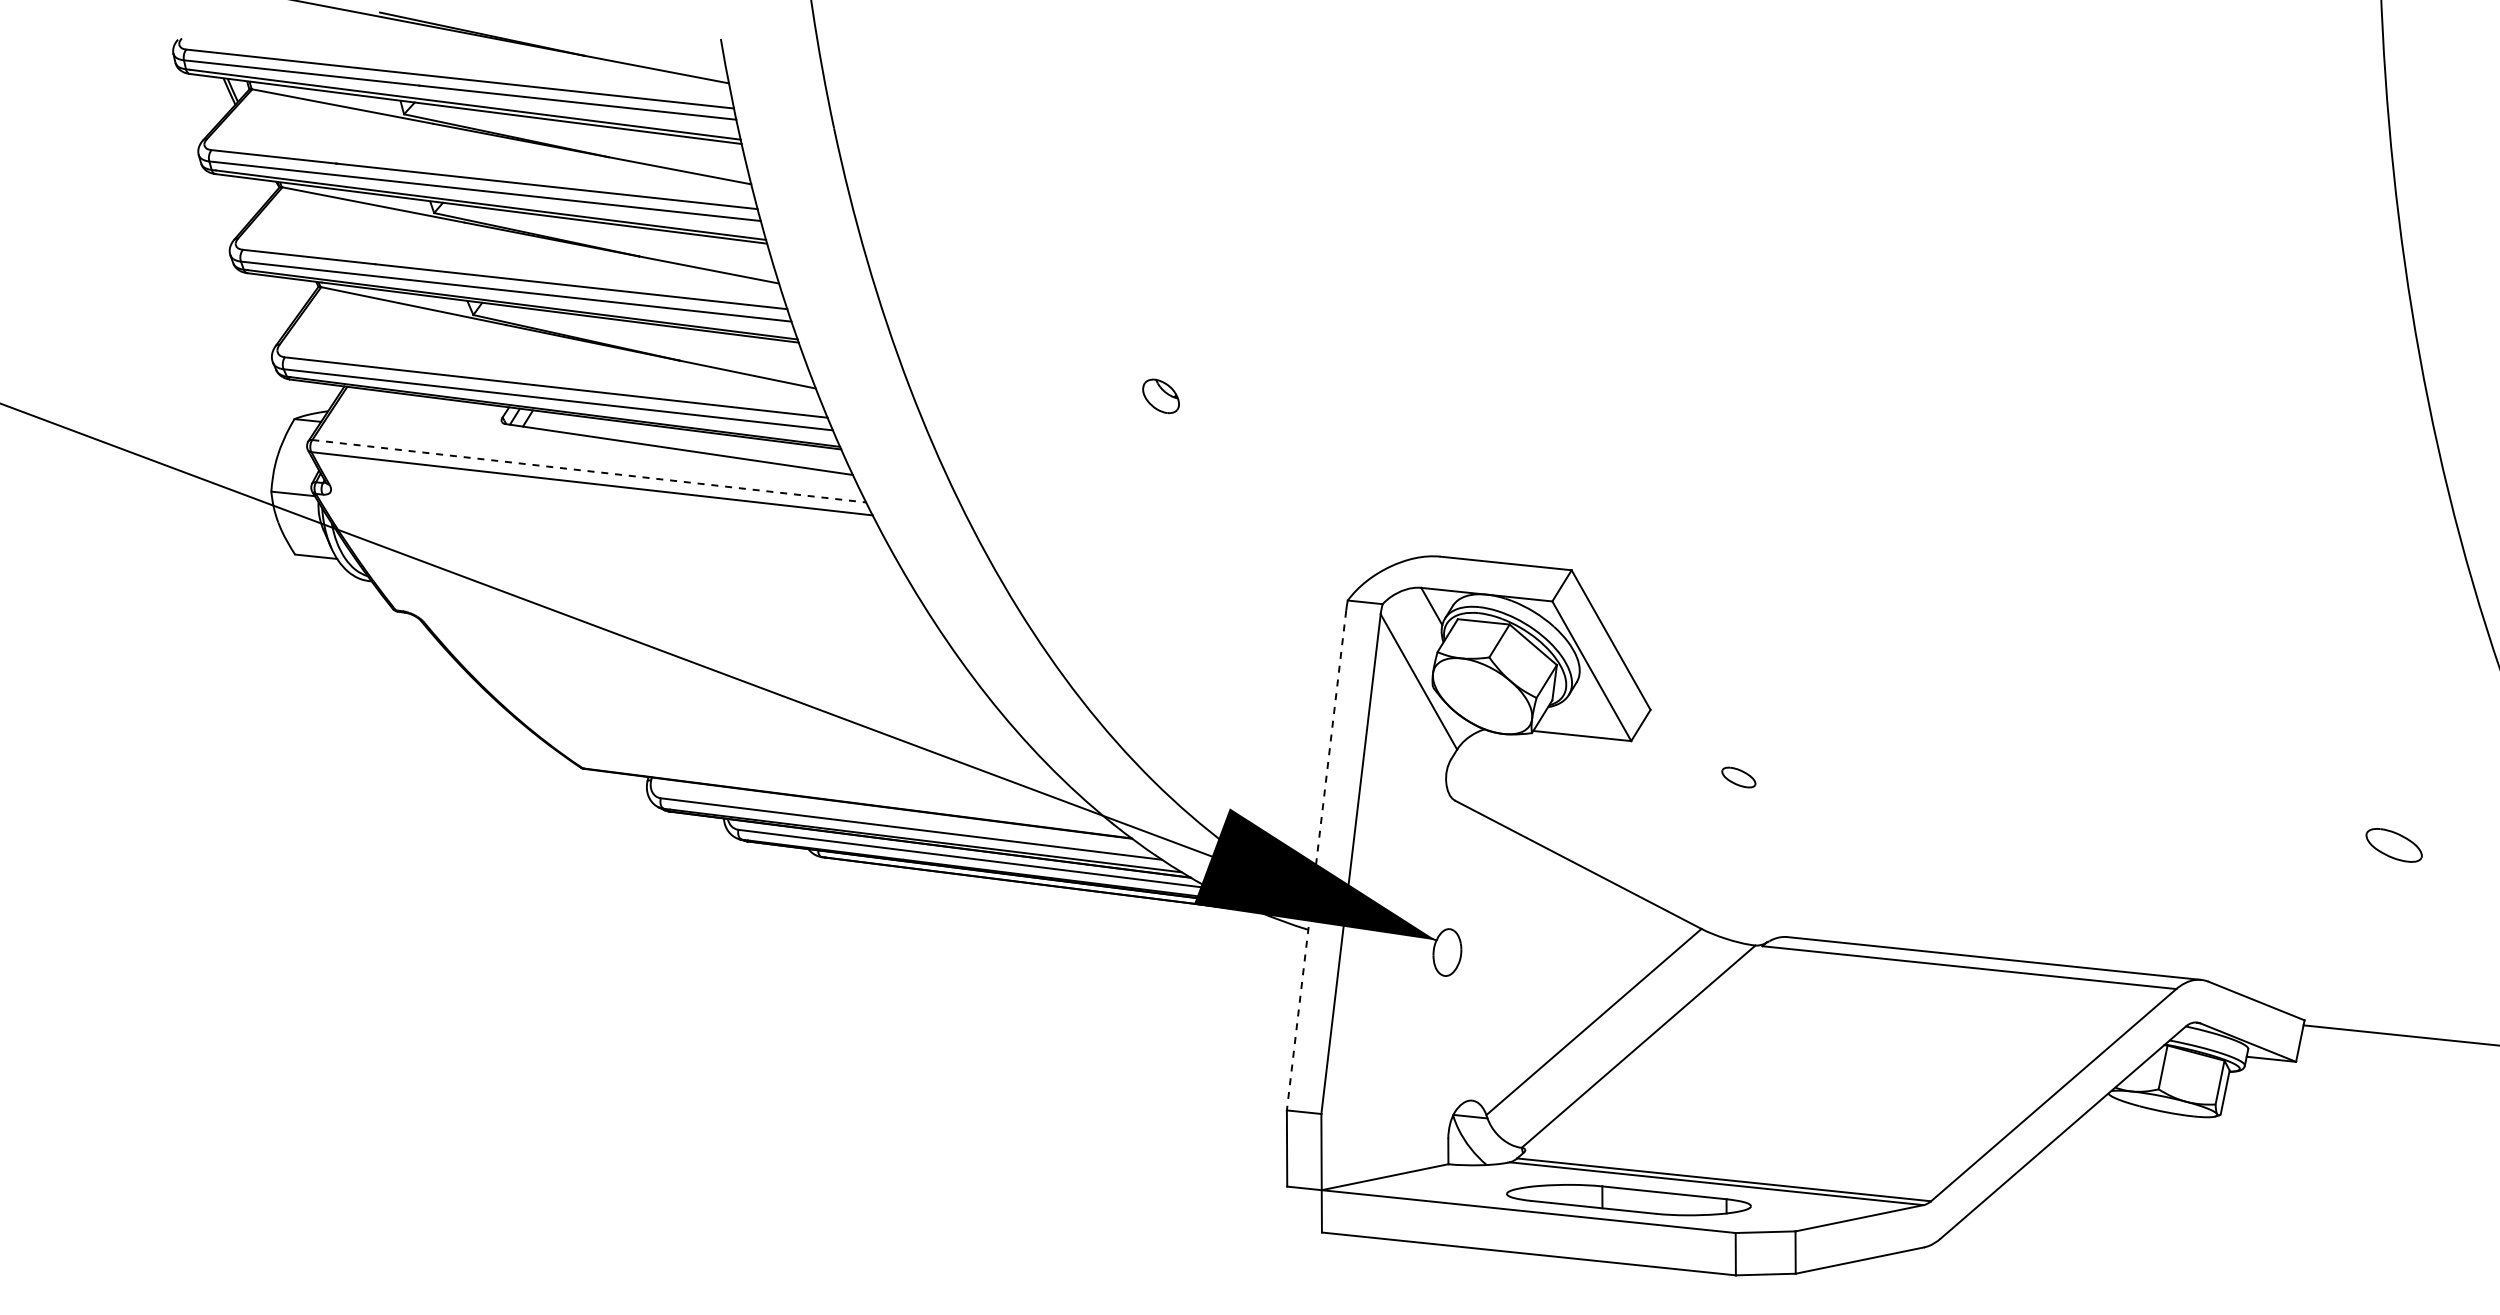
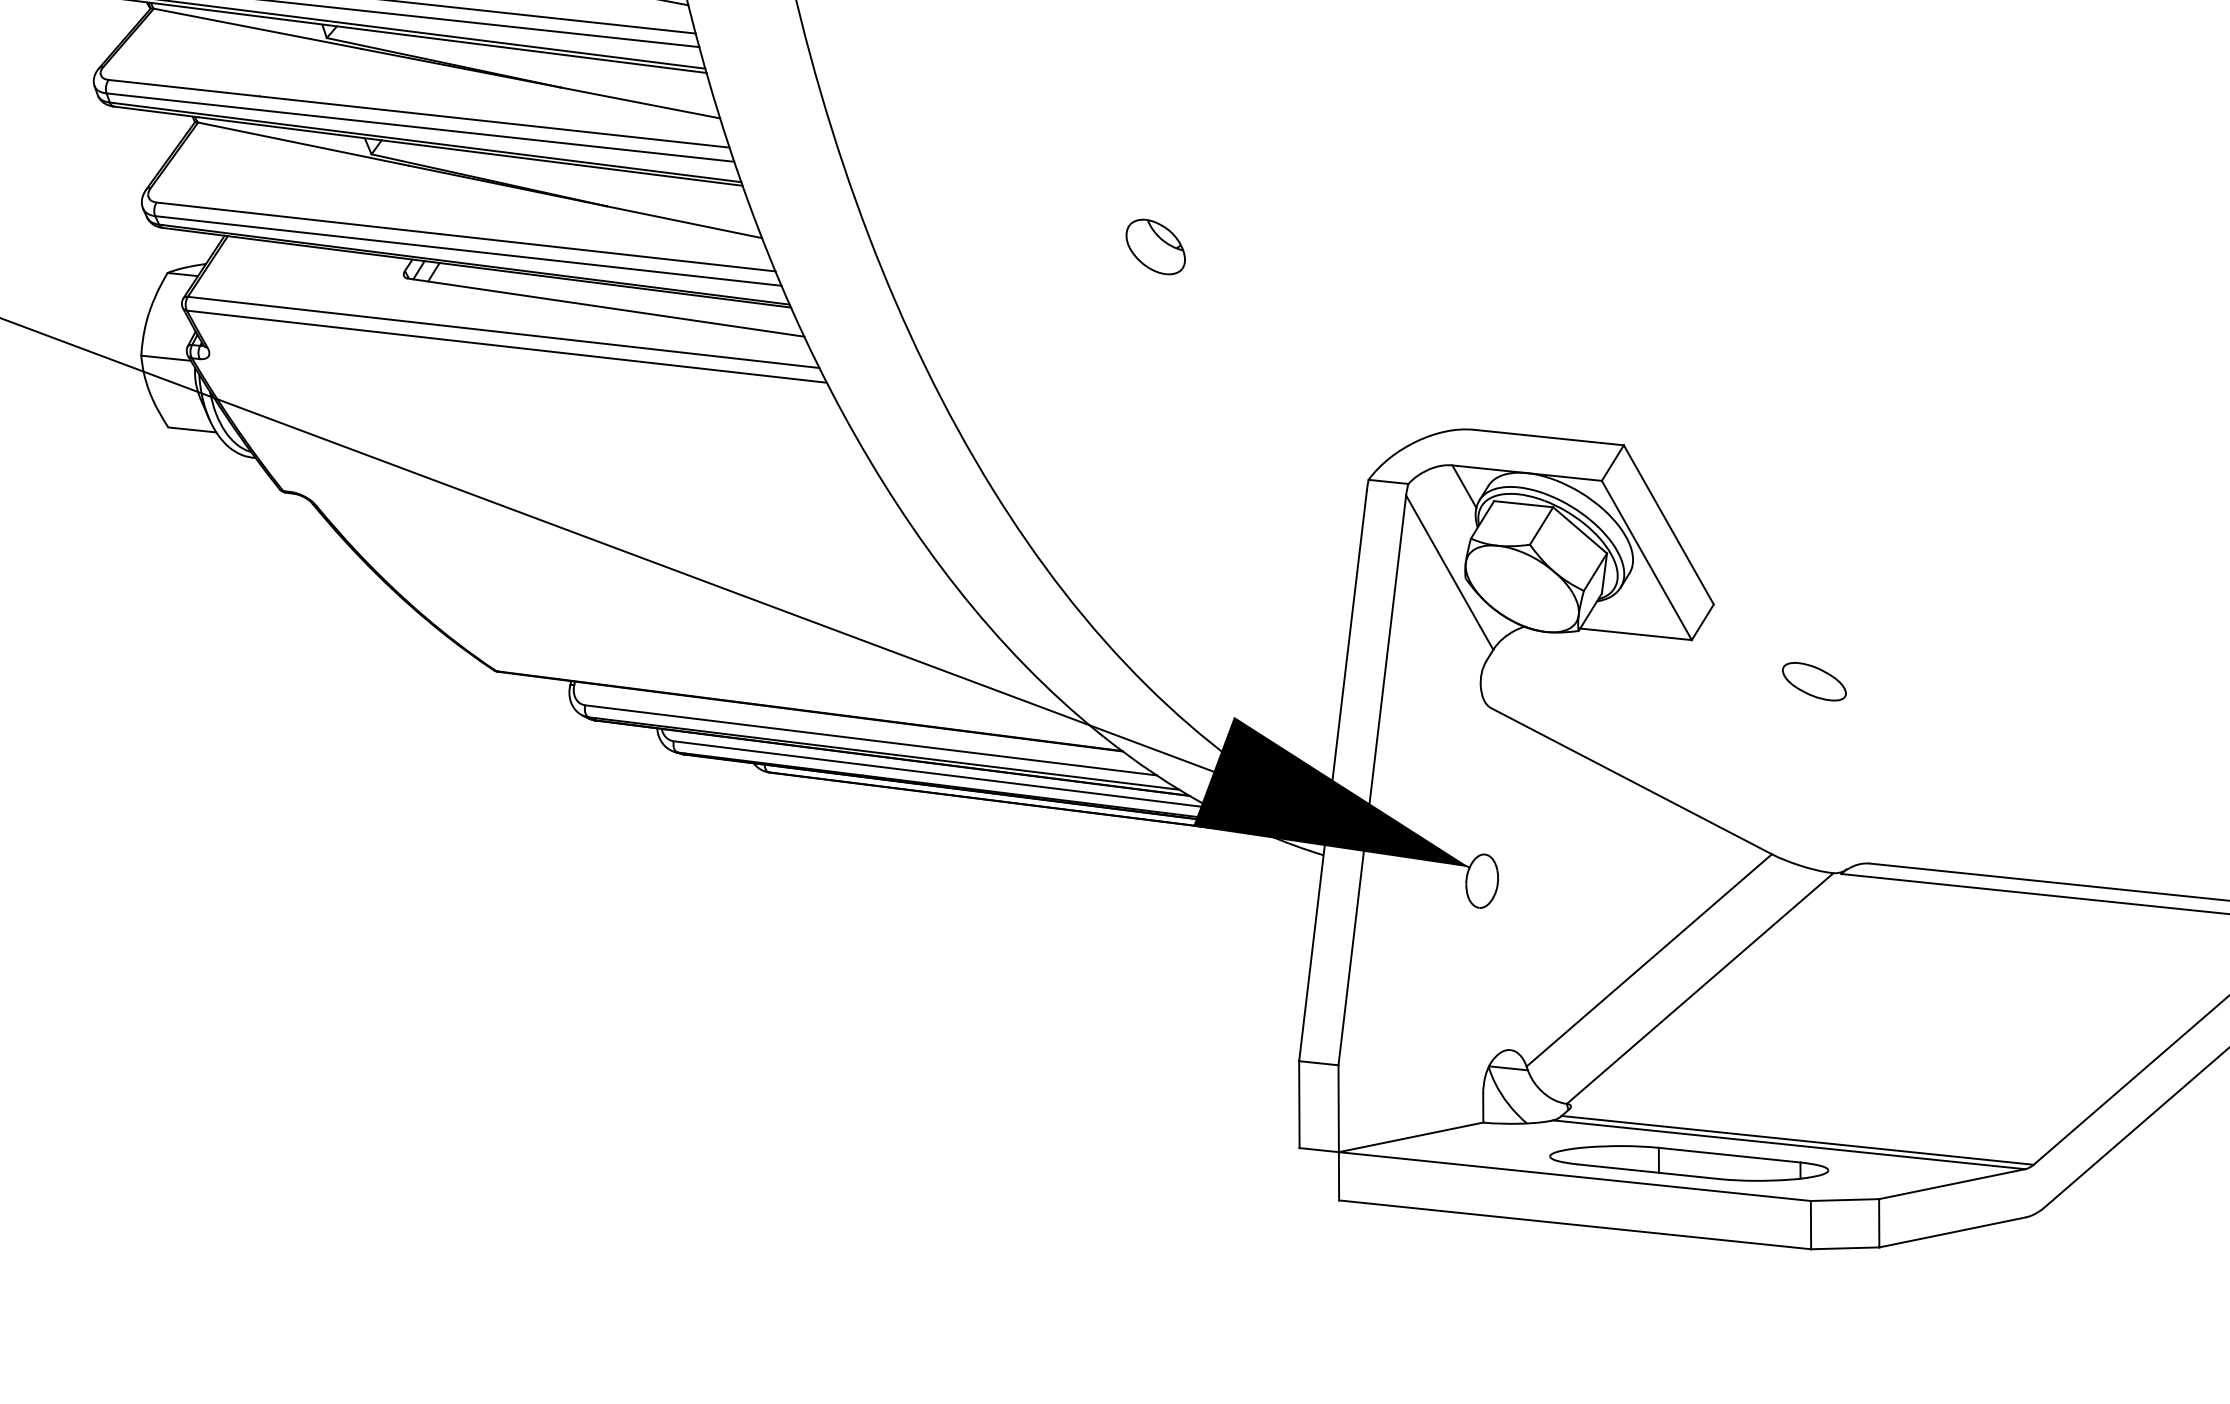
part: (1160, 396) -> (1155, 247), size x1.43
line: (589, 471) -> (504, 332), dashed -> solid
part: (1738, 777) -> (1814, 681), size x1.67
line: (1316, 860) -> (1332, 776), dashed -> solid

